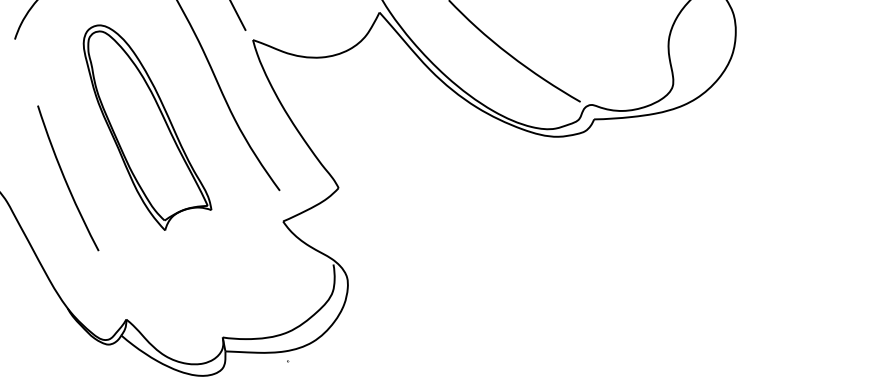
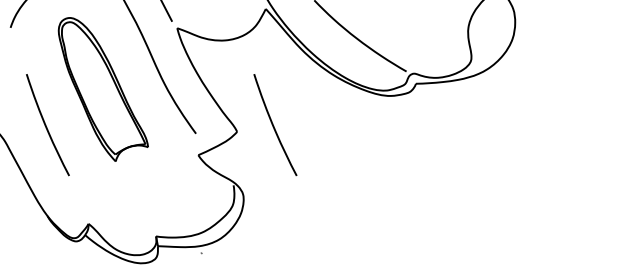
curve: (391, 180) -> (274, 126), added

